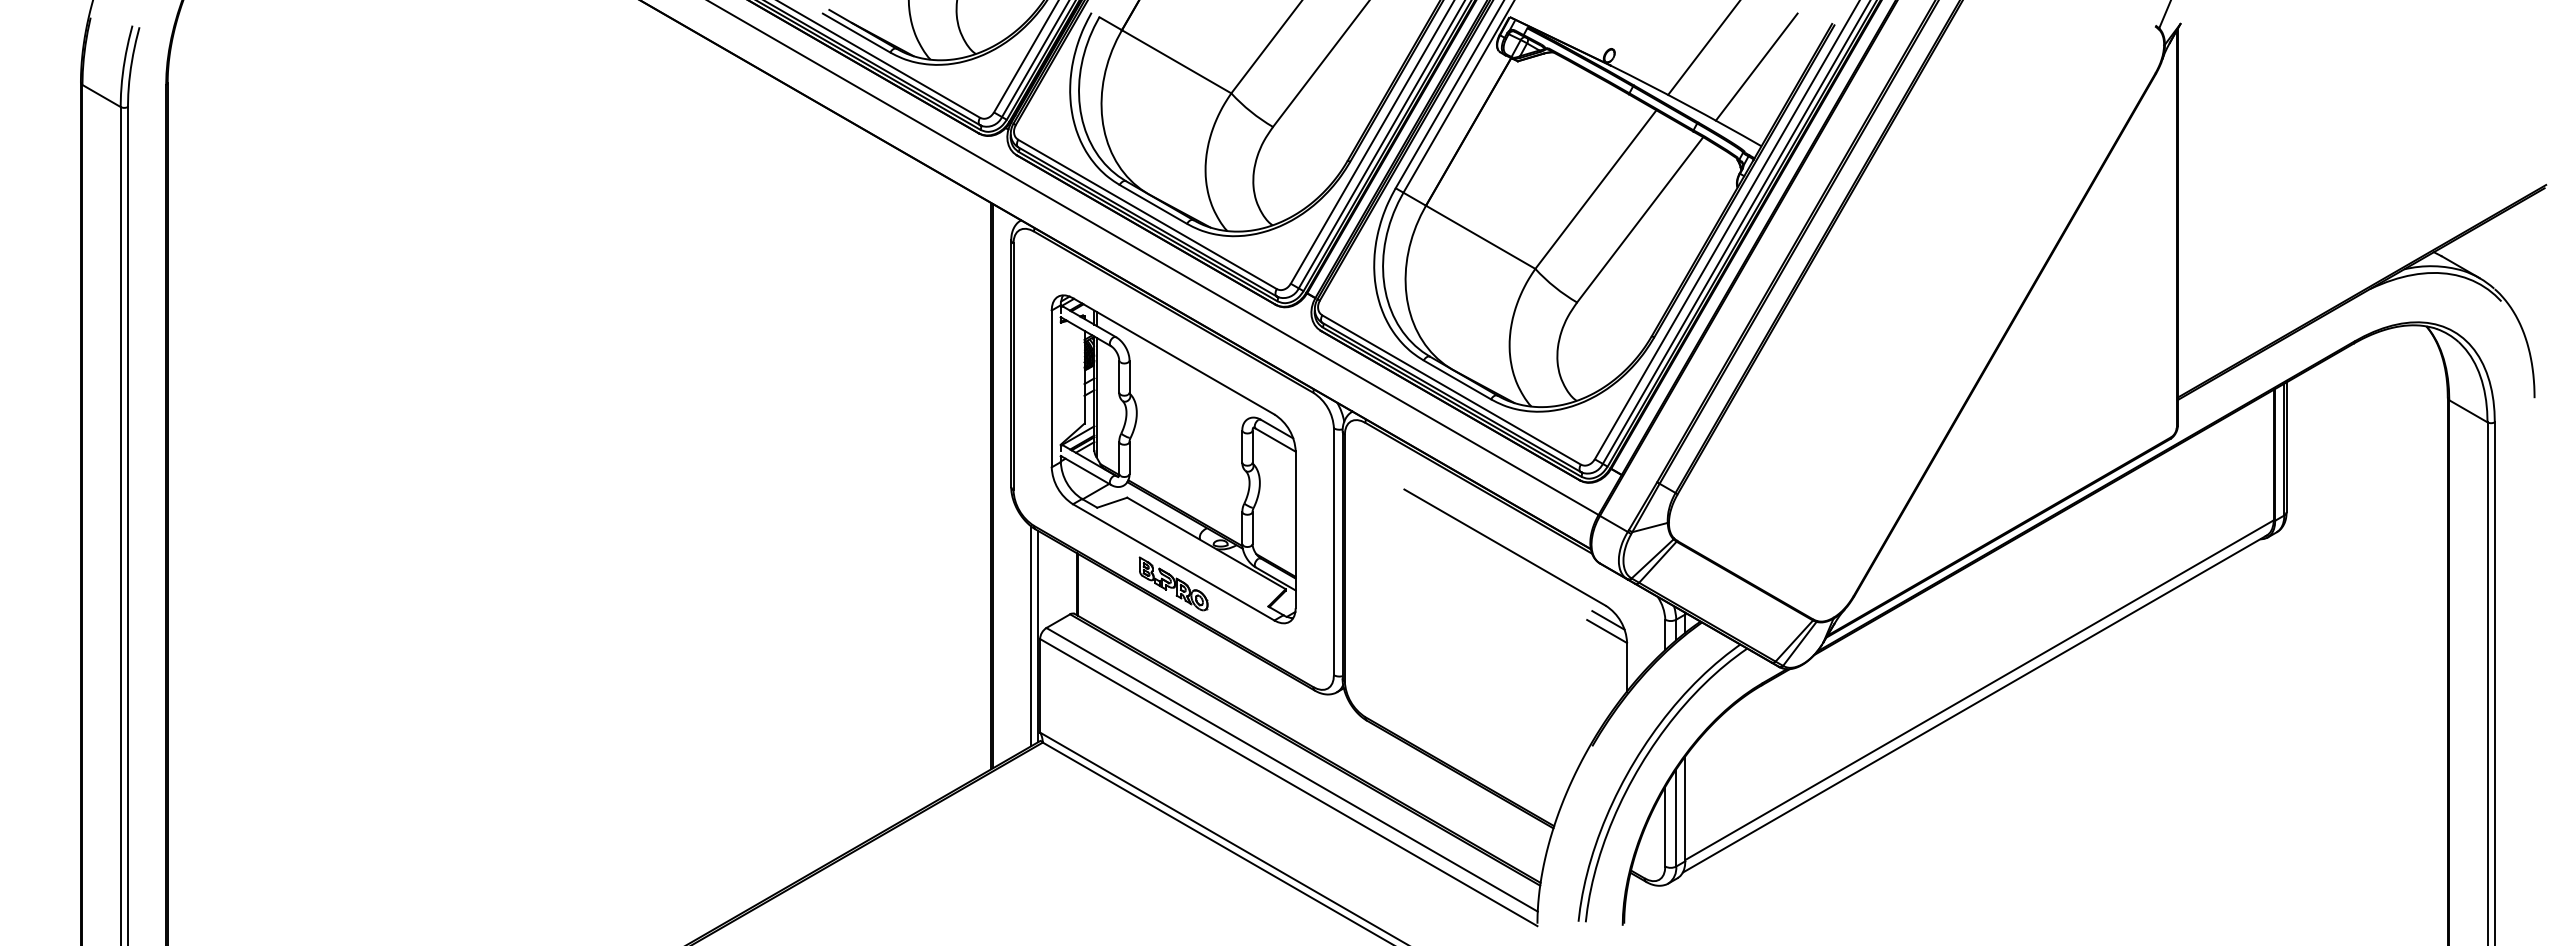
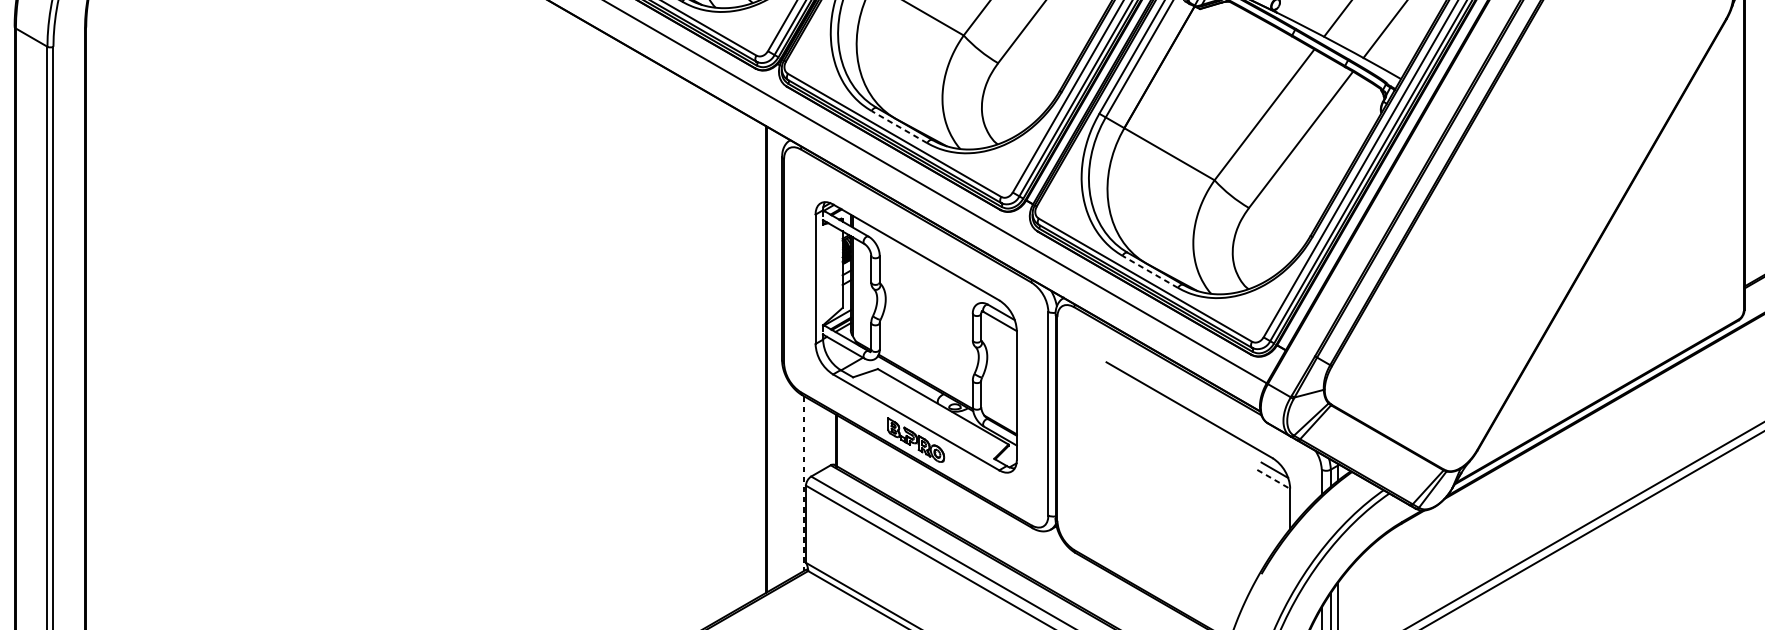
line: (1153, 204) -> (899, 127), solid -> dashed
line: (1457, 379) -> (1150, 271), solid -> dashed
line: (1607, 631) -> (1274, 479), solid -> dashed
line: (1031, 636) -> (798, 483), removed
line: (1038, 636) -> (804, 483), solid -> dashed

